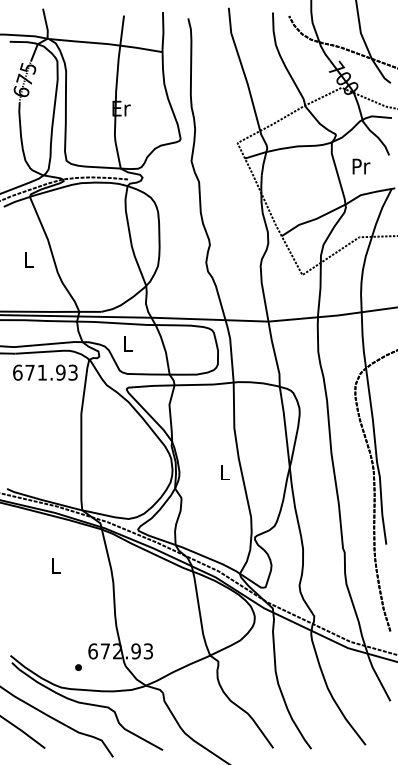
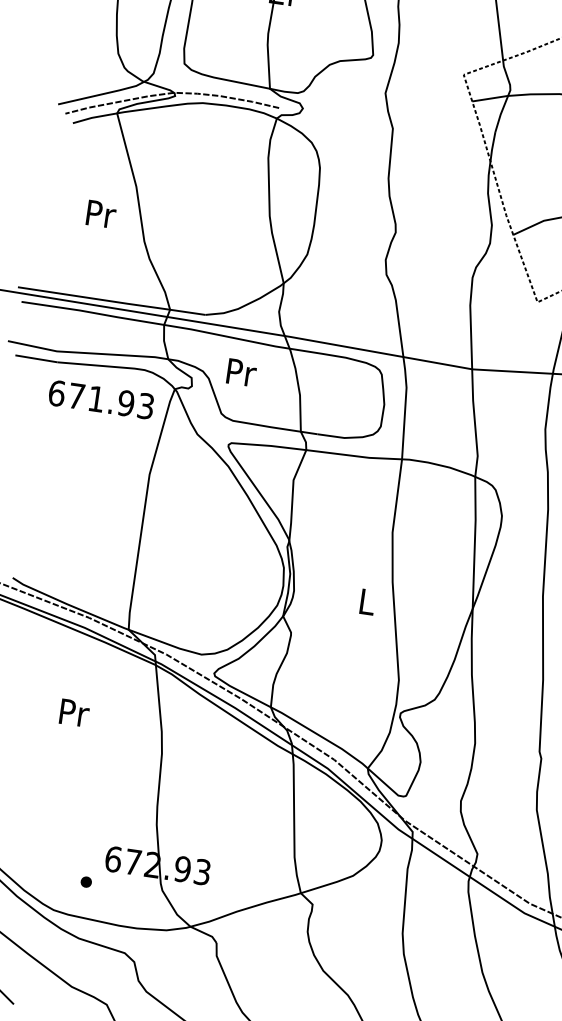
text: (28, 259) -> (100, 213), L -> Pr
text: (128, 343) -> (241, 372), L -> Pr
text: (56, 565) -> (74, 712), L -> Pr

